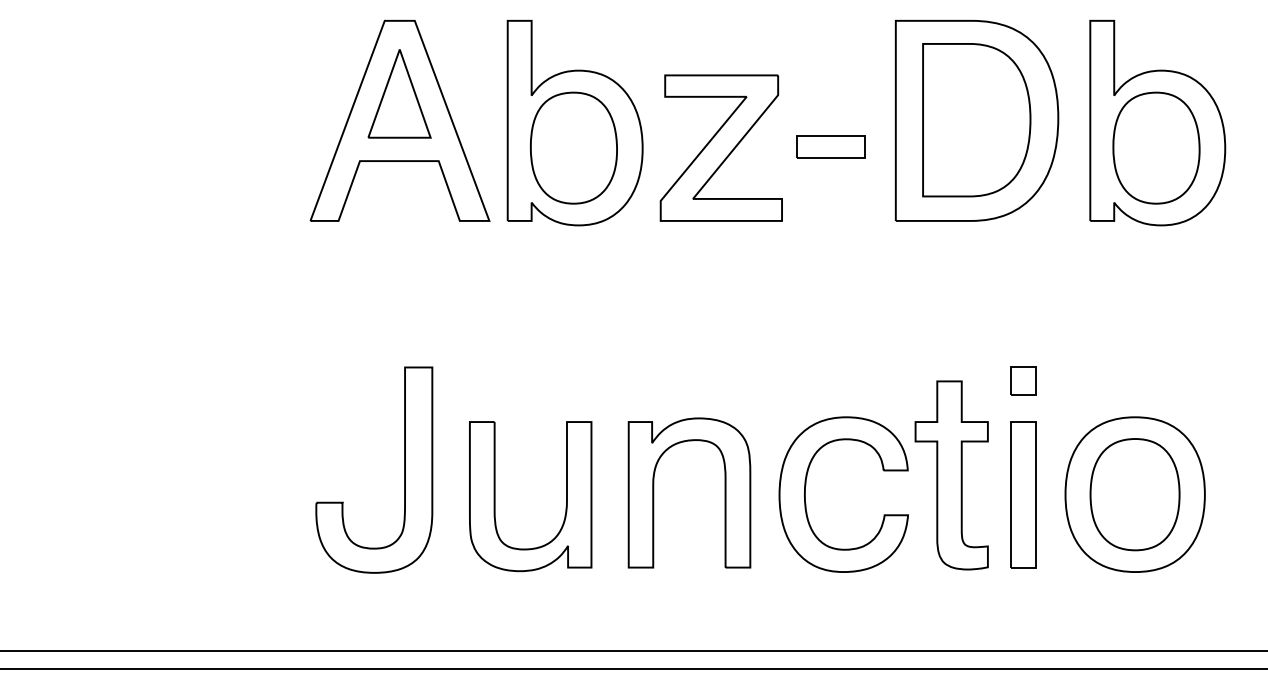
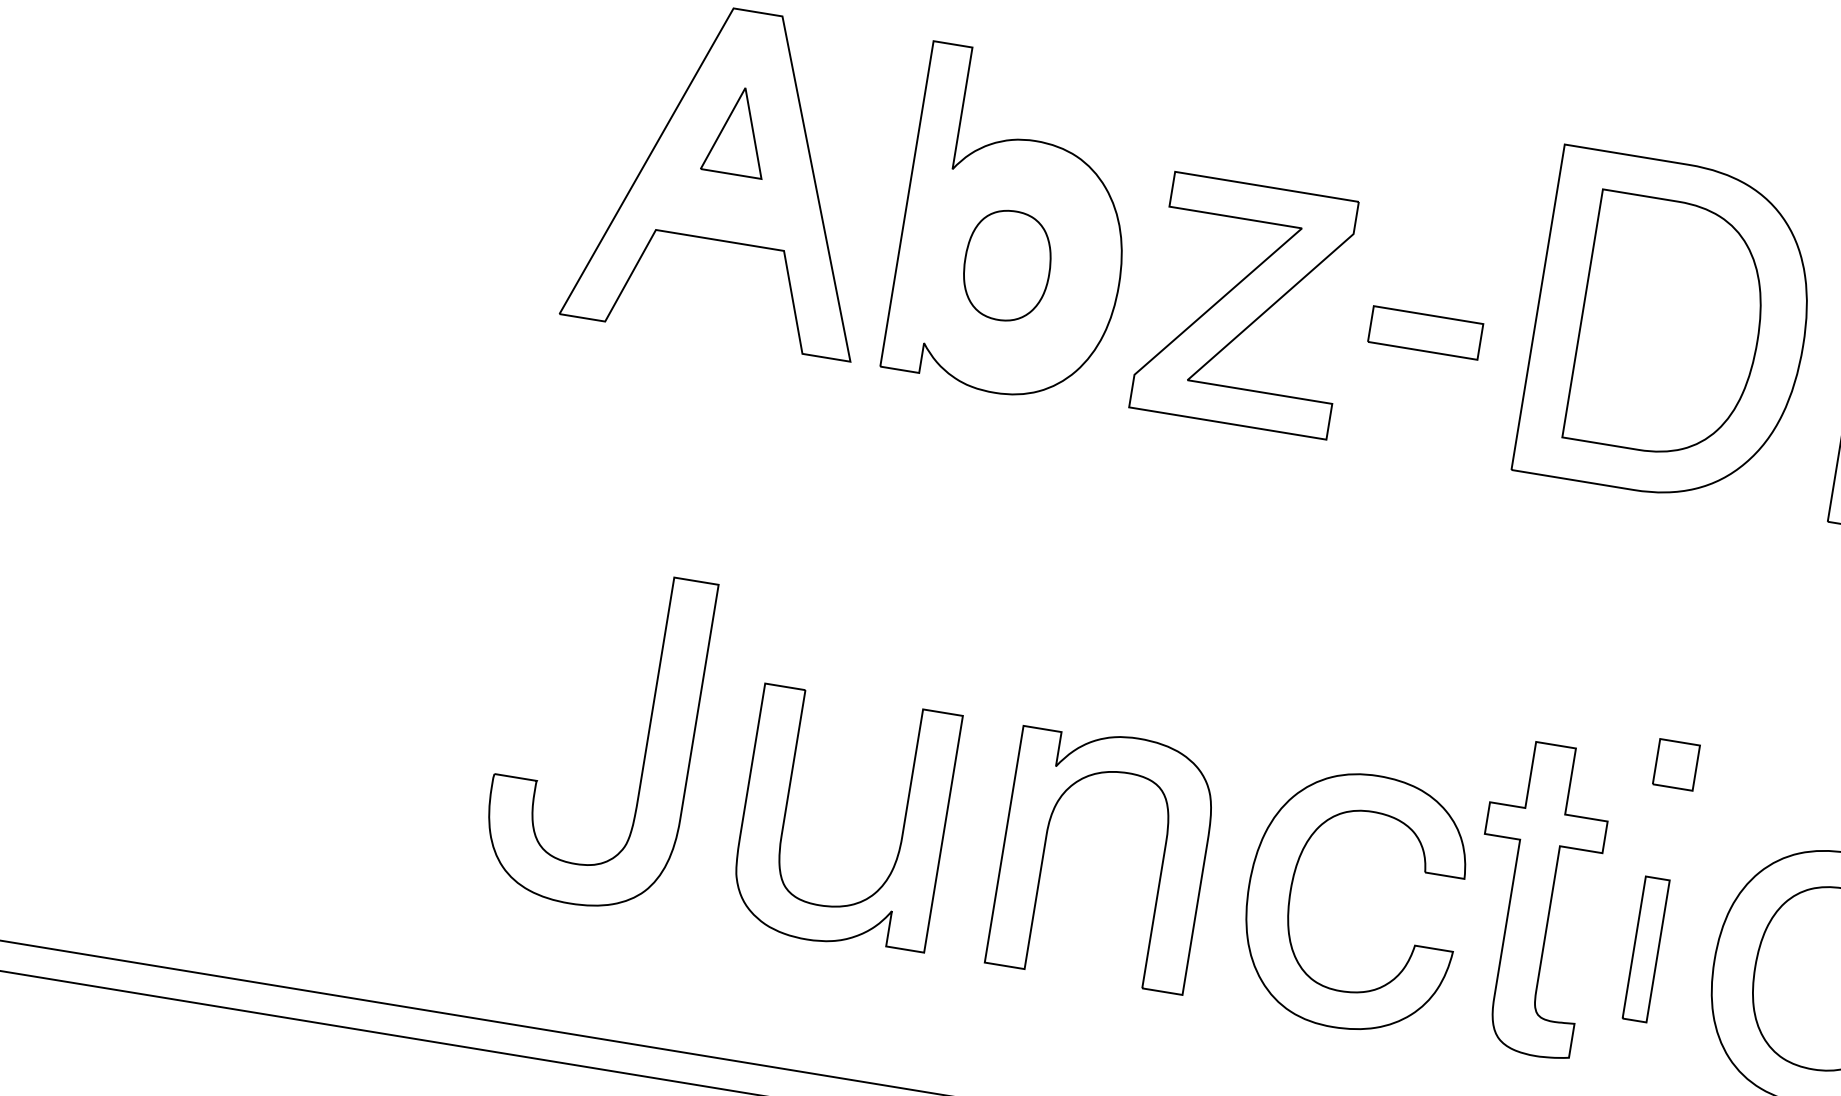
part: (399, 93) -> (738, 130), size x0.6
part: (573, 147) -> (1006, 264), size x0.6
part: (1023, 494) -> (1646, 948), size x0.6

